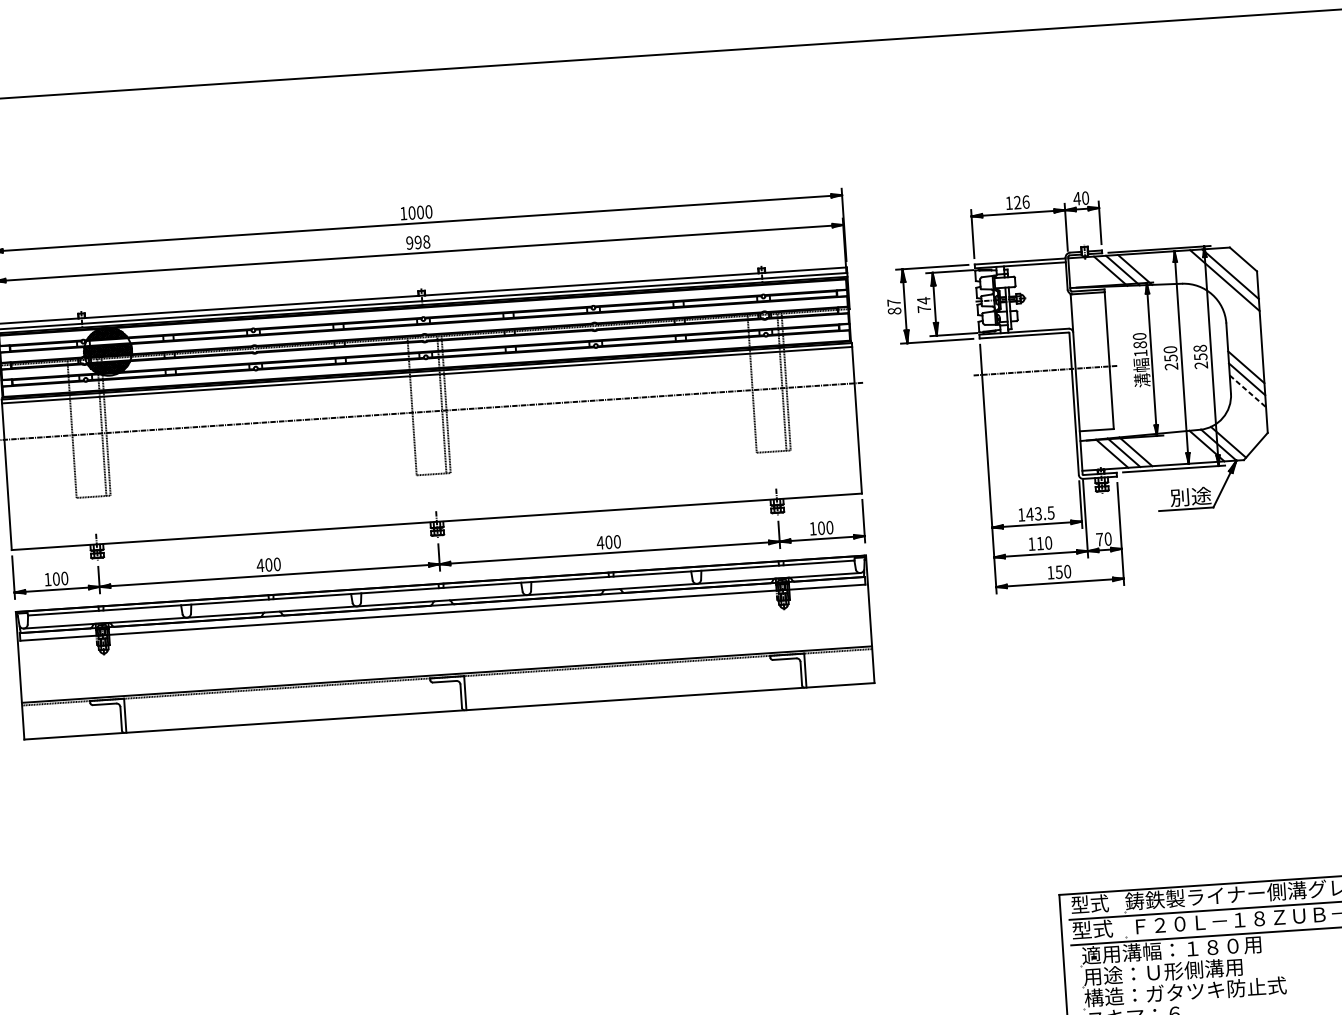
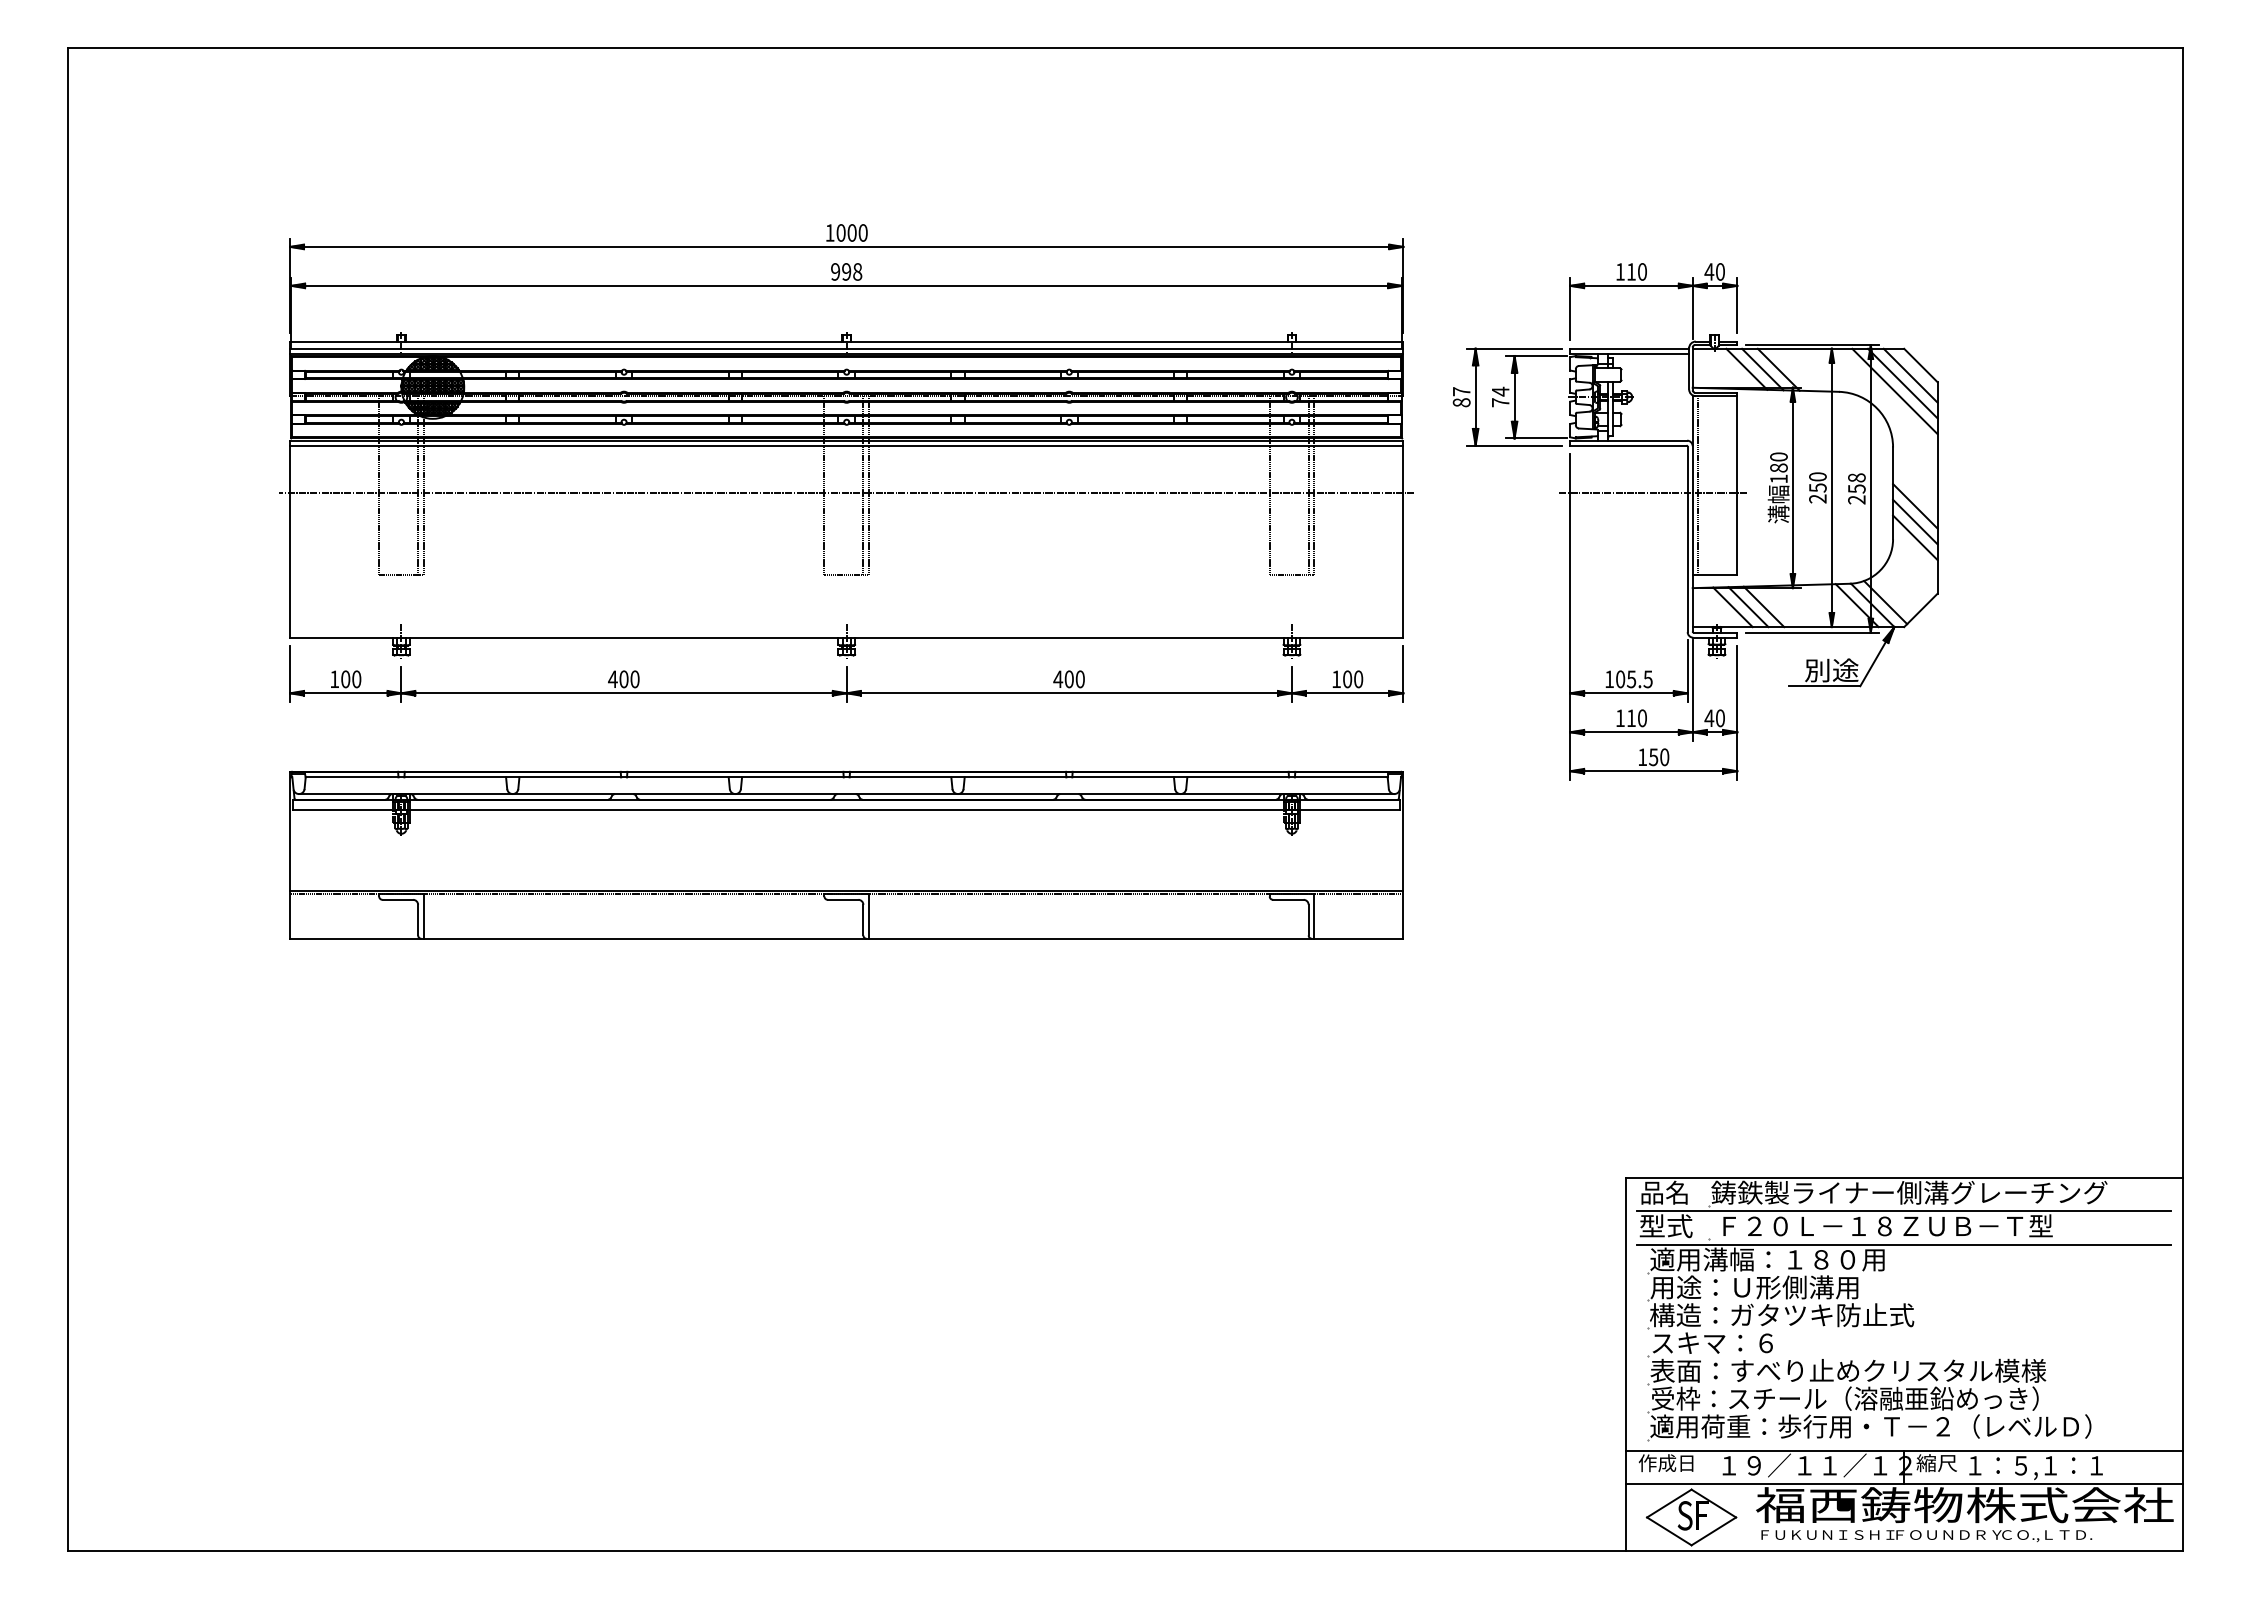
text: (1021, 202) -> (1636, 271), 126 -> 110
line: (1235, 267) -> (1910, 375), added
line: (1079, 362) -> (1698, 485), added
line: (1248, 391) -> (1915, 538), dashed -> solid
text: (1033, 514) -> (1625, 679), 143.5 -> 105.5
text: (1099, 539) -> (1709, 717), 70 -> 40
part: (445, 646) -> (846, 854), moved
text: (1089, 904) -> (1664, 1192), 型式 -> 品名

